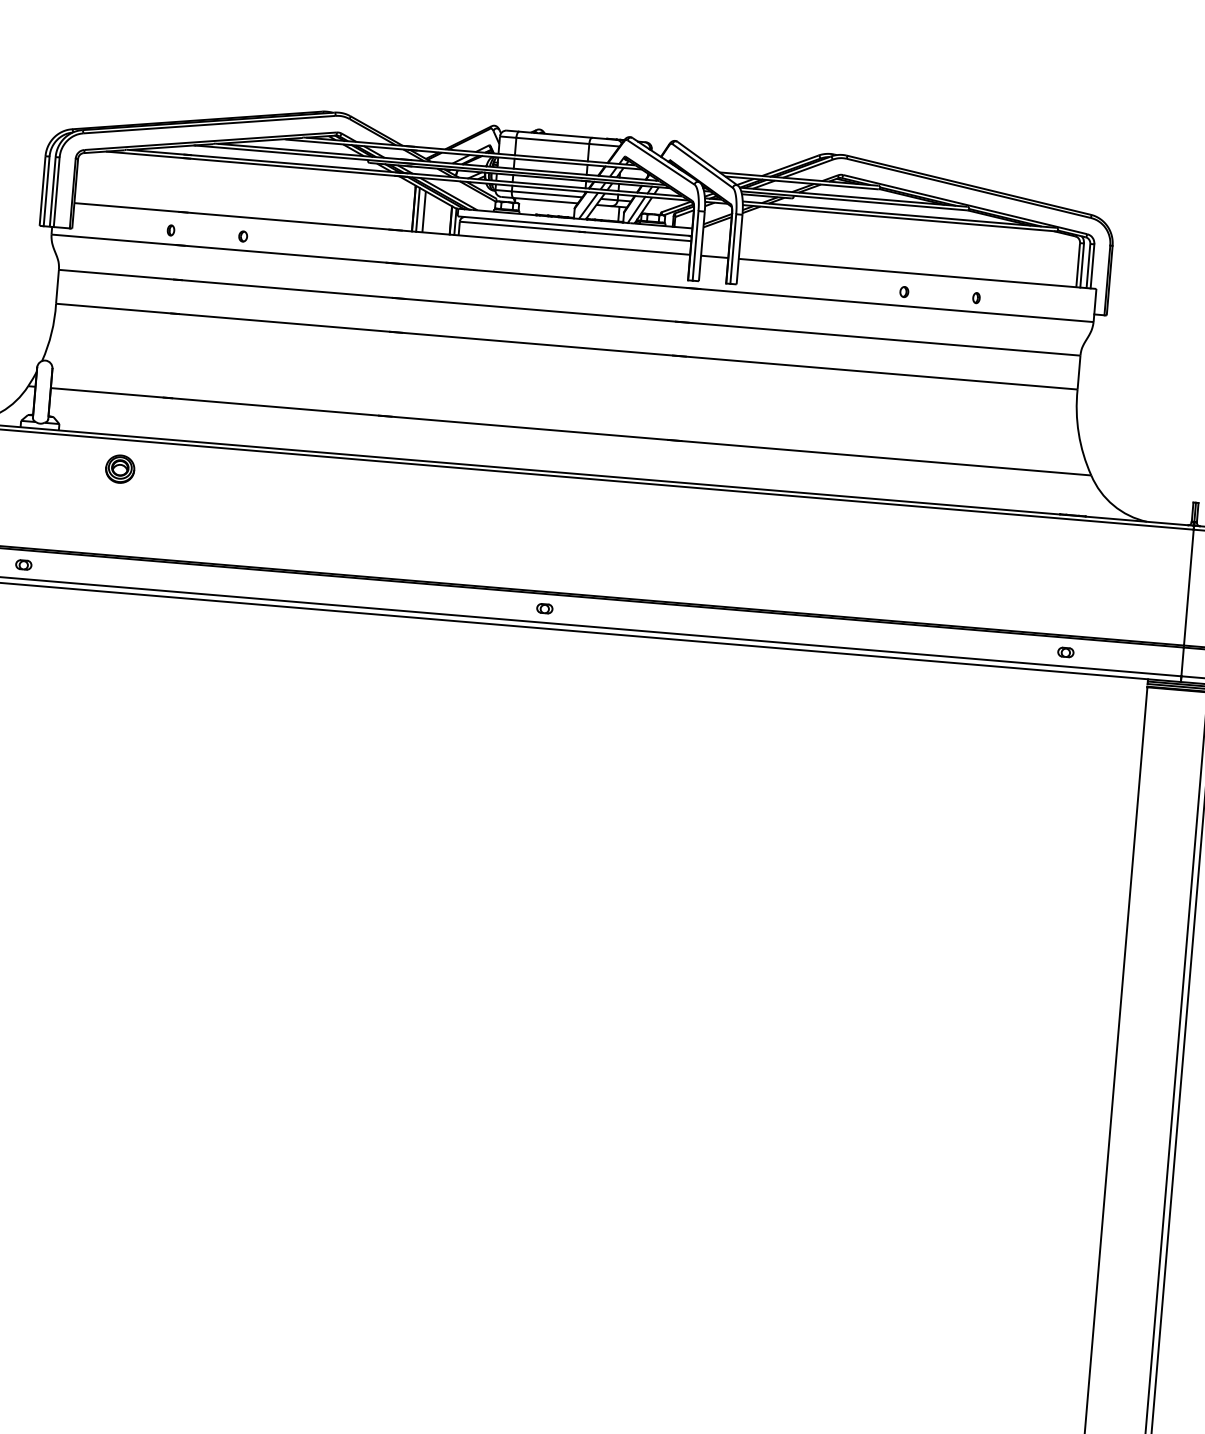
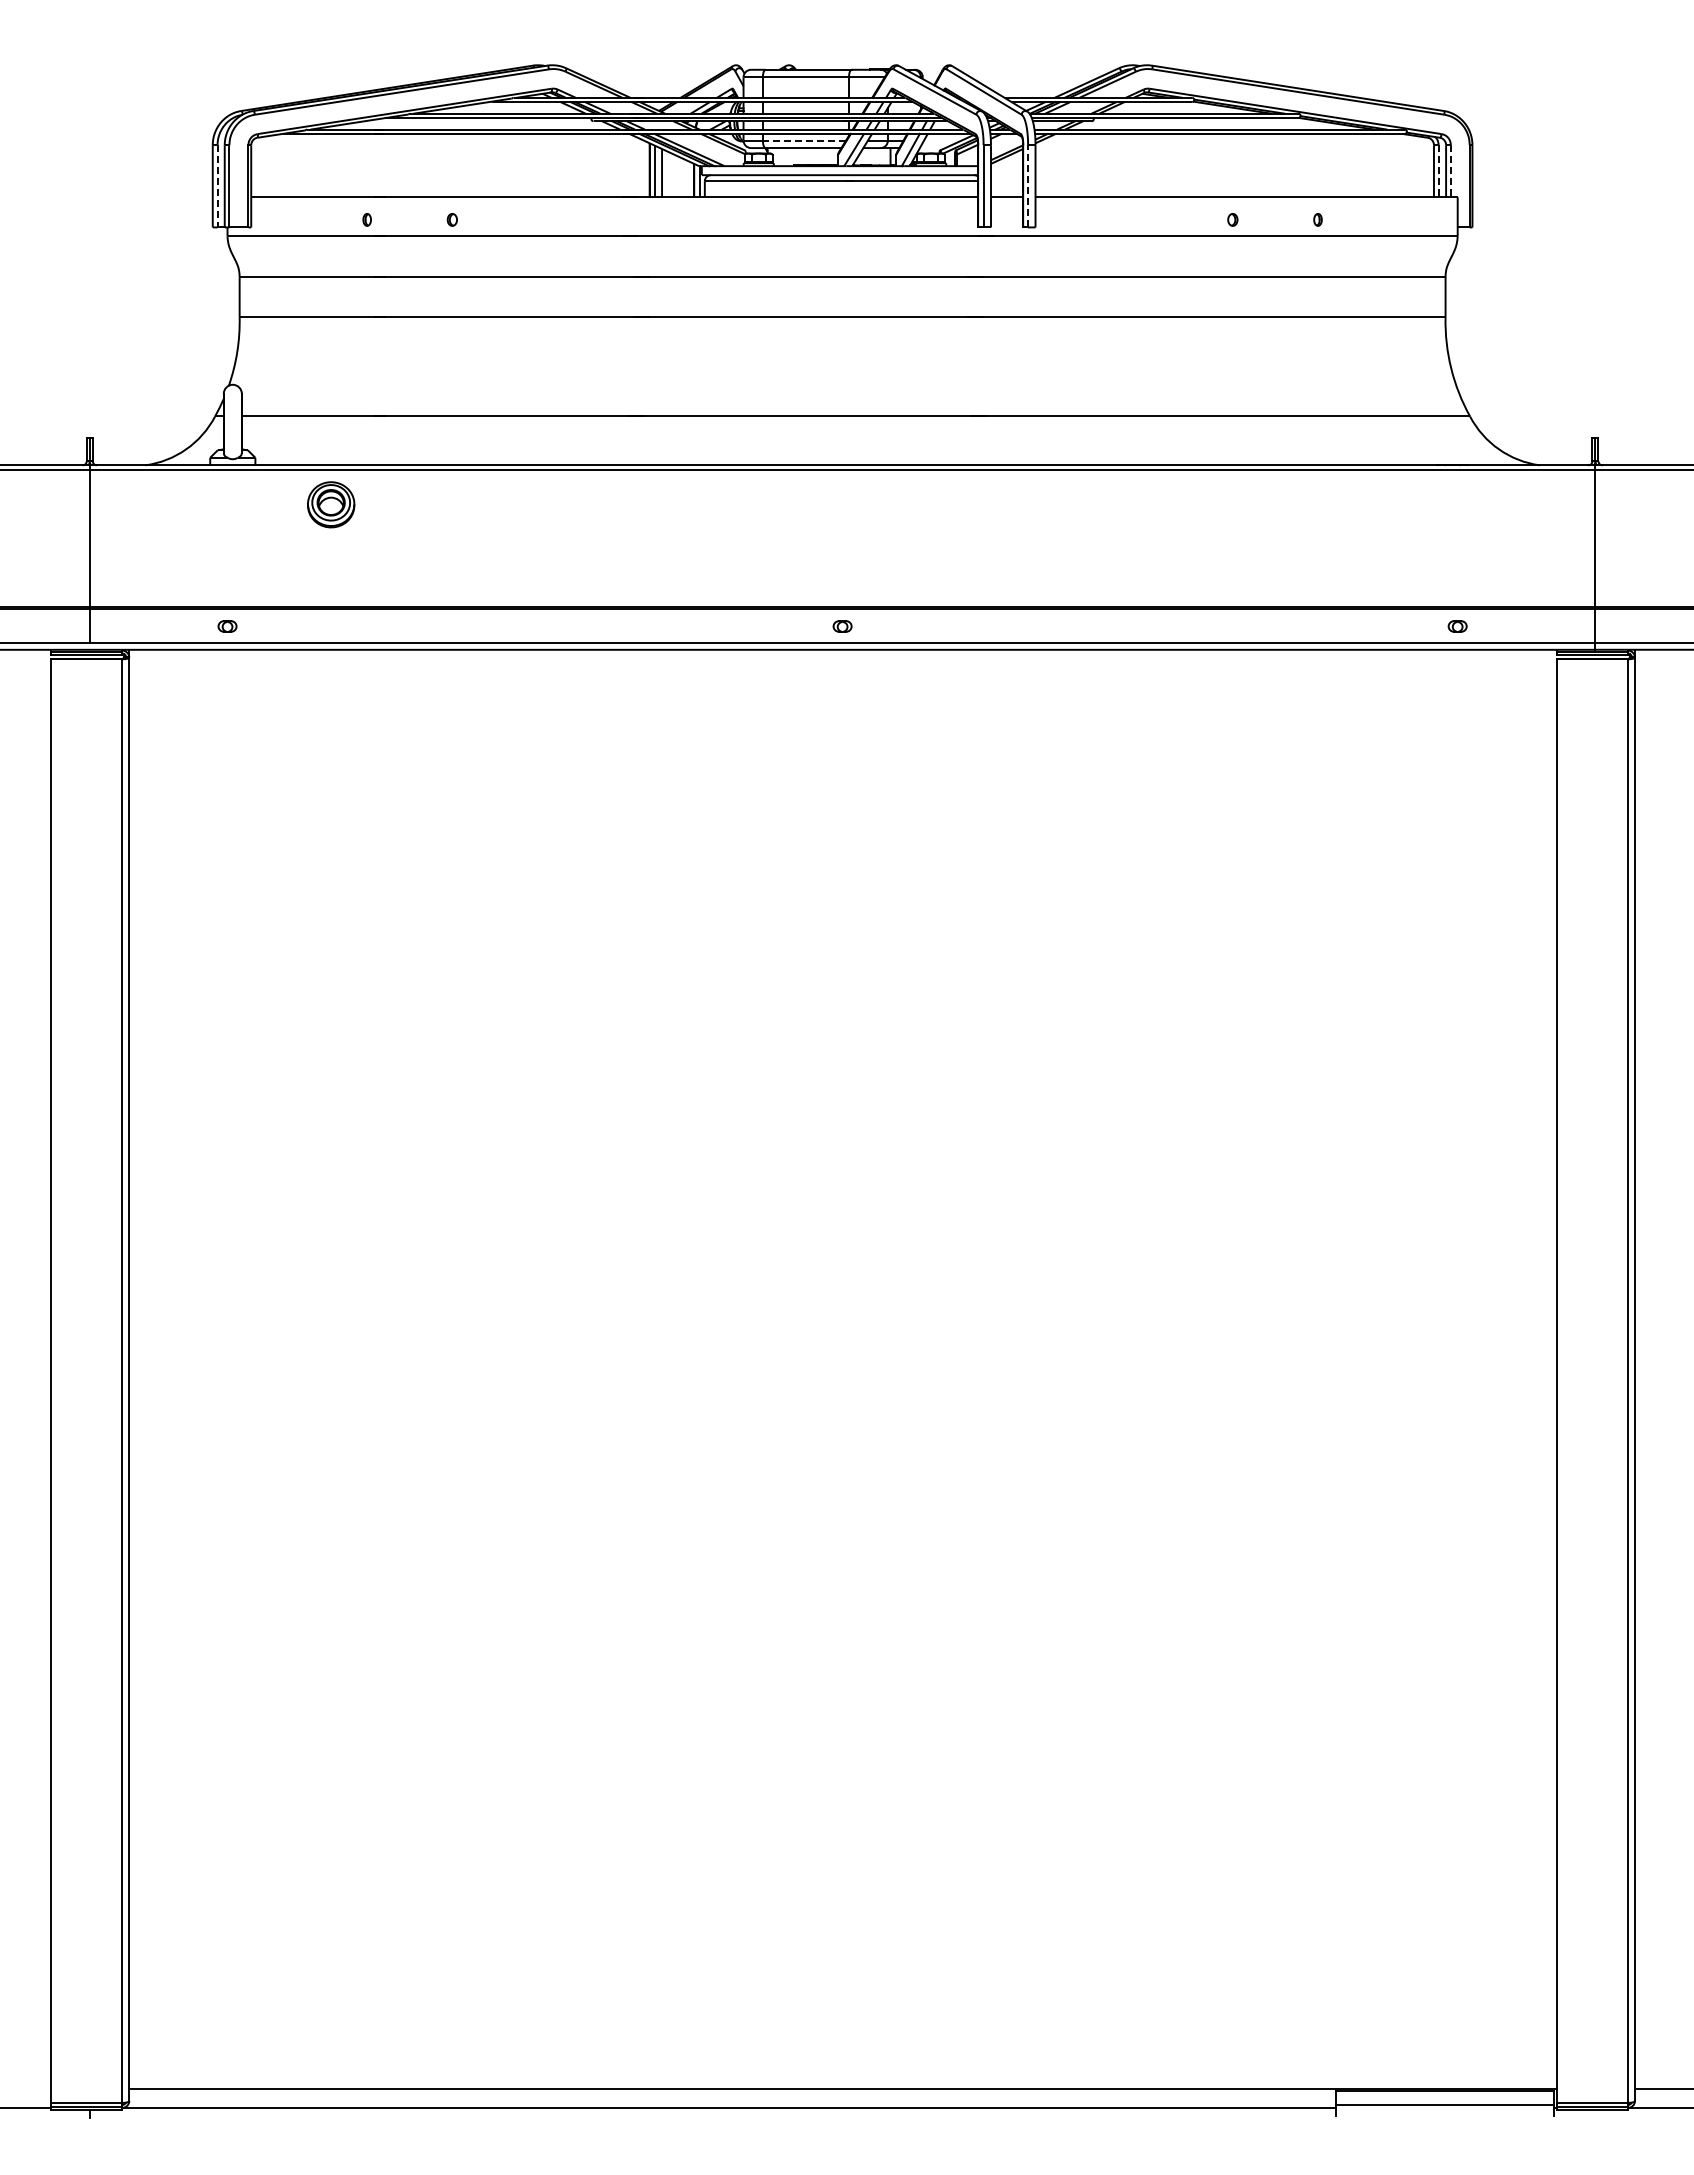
line: (46, 191) -> (217, 186), solid -> dashed
line: (547, 194) -> (804, 140), solid -> dashed
line: (733, 248) -> (1028, 185), solid -> dashed
line: (1082, 265) -> (1438, 171), solid -> dashed
line: (1092, 266) -> (1450, 171), solid -> dashed
part: (119, 468) -> (330, 504), size x1.4

